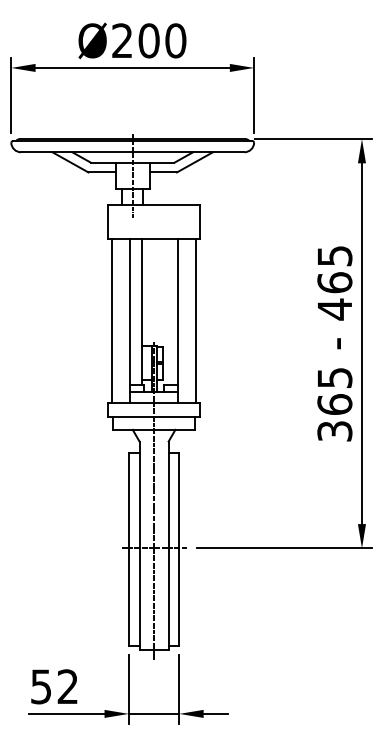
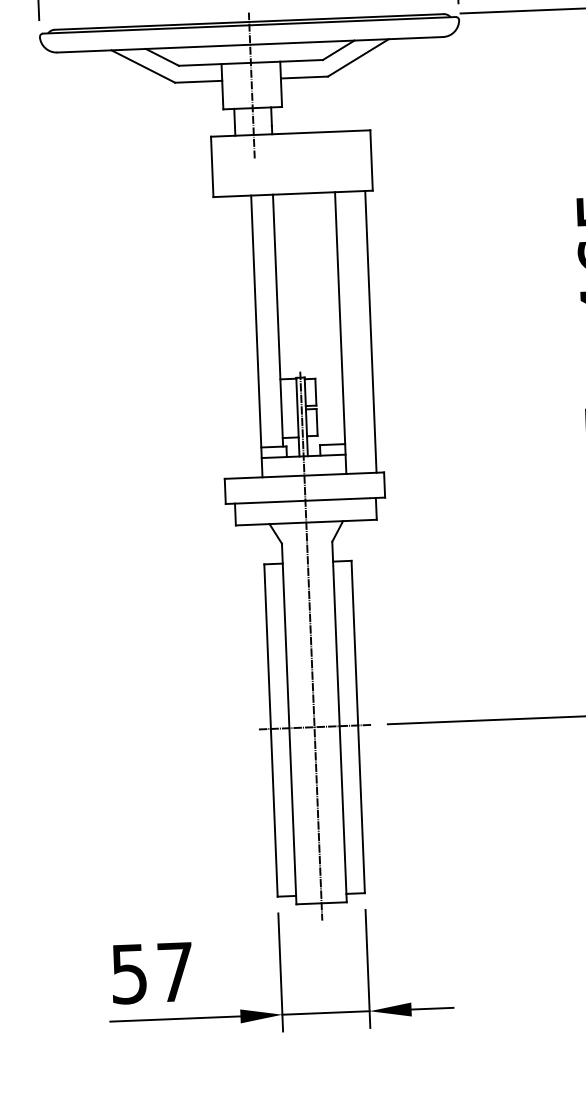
line: (112, 320) -> (226, 336), removed
text: (67, 686) -> (174, 971), 52 -> 57

